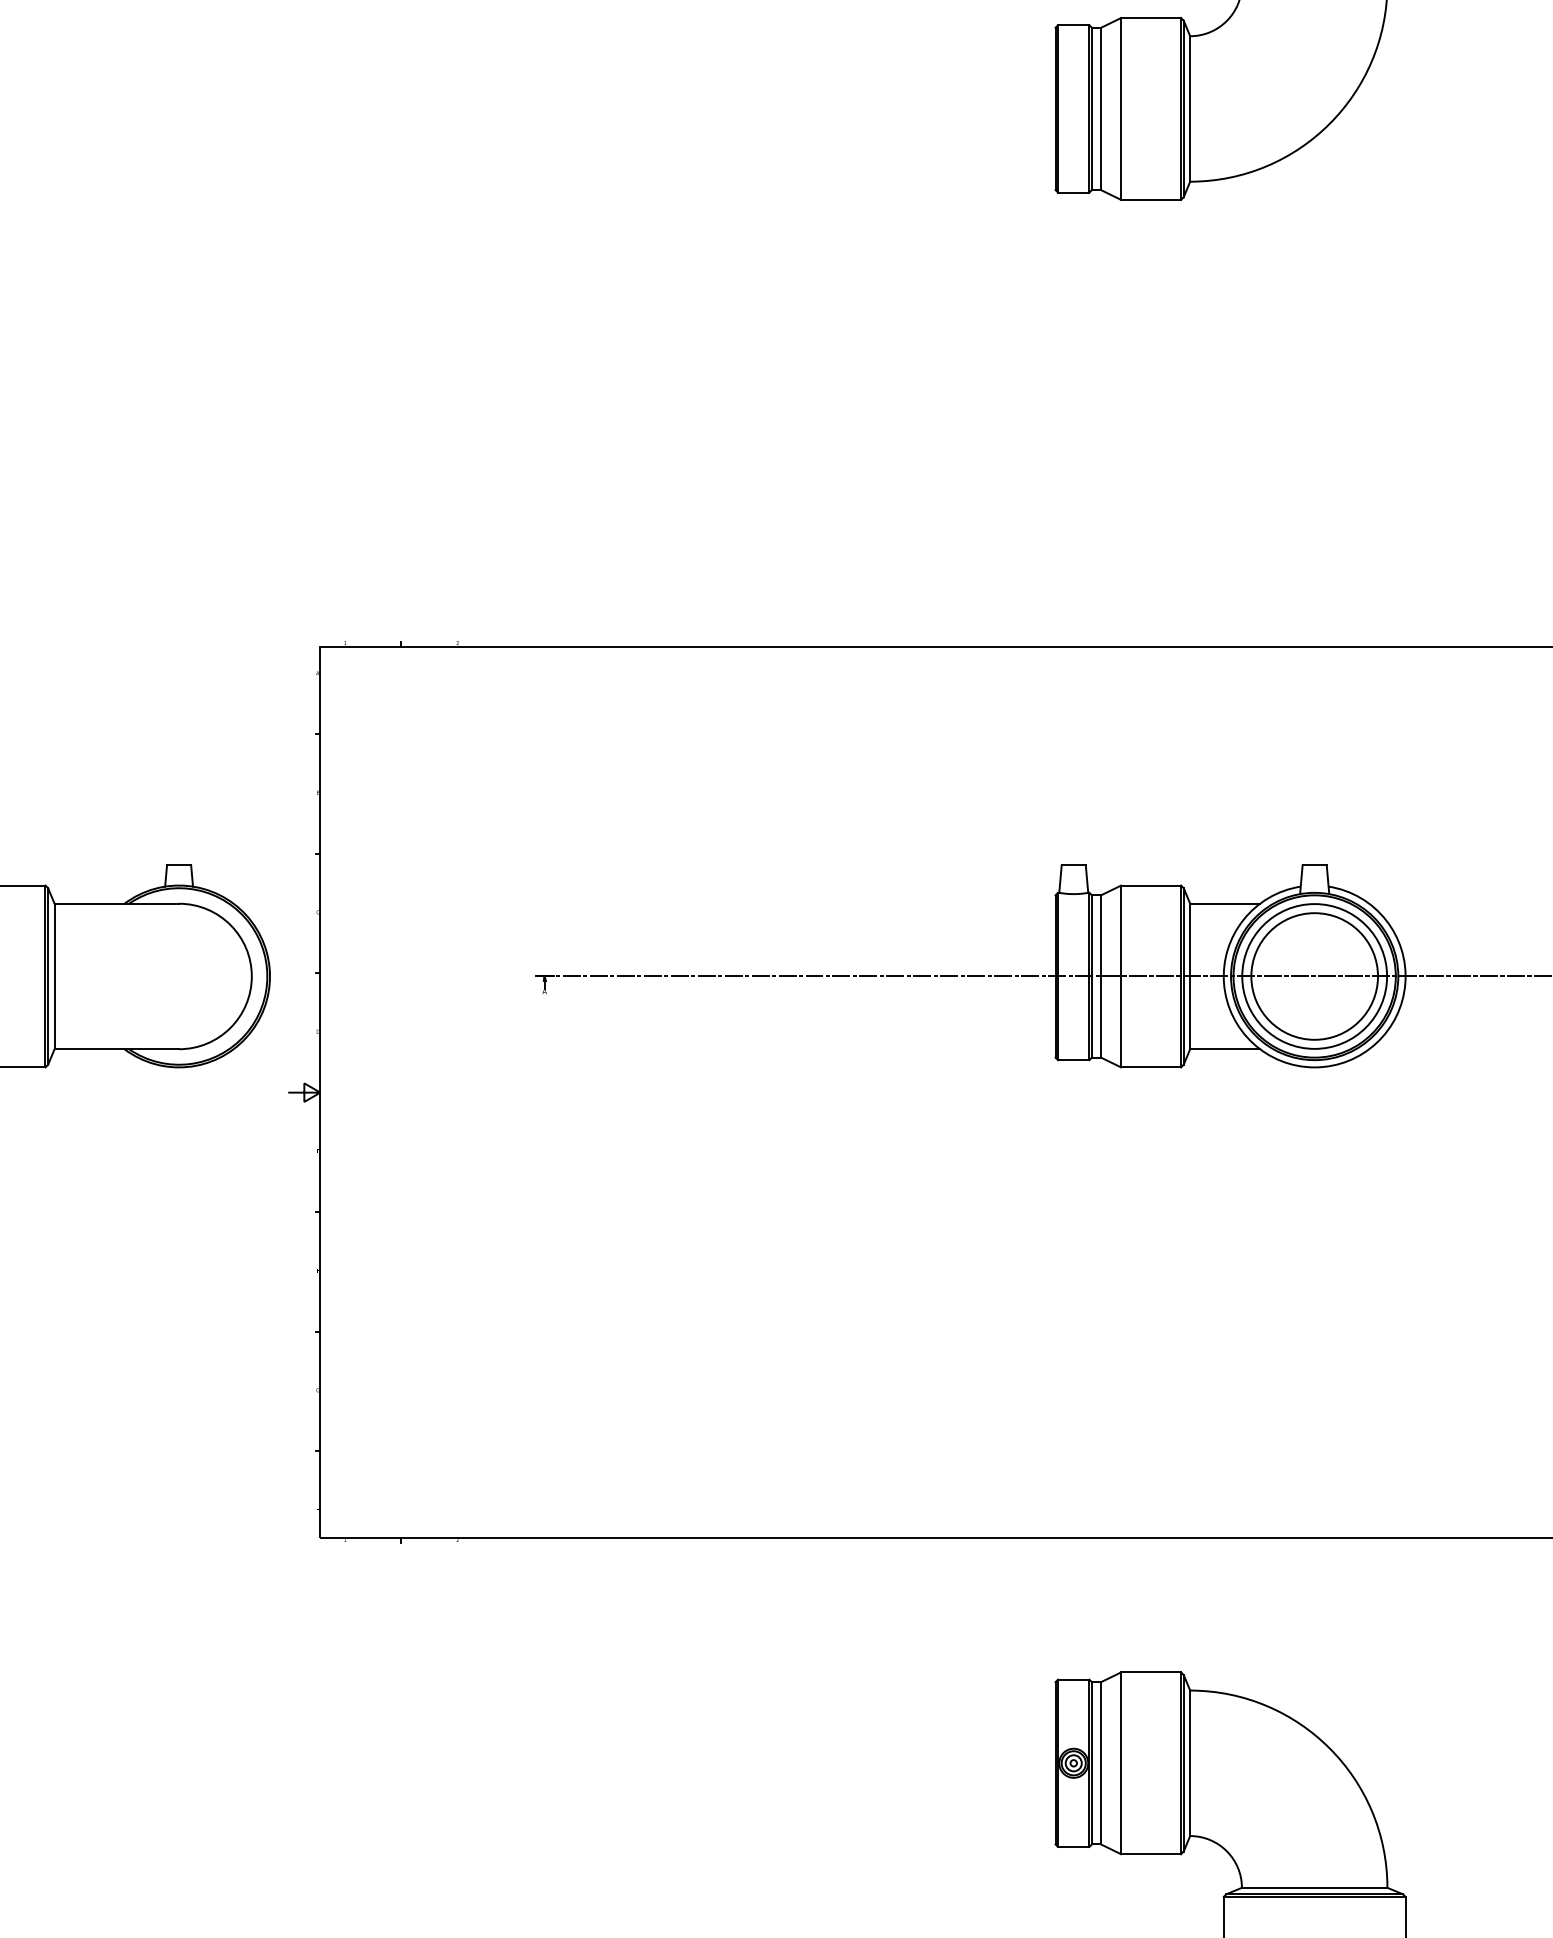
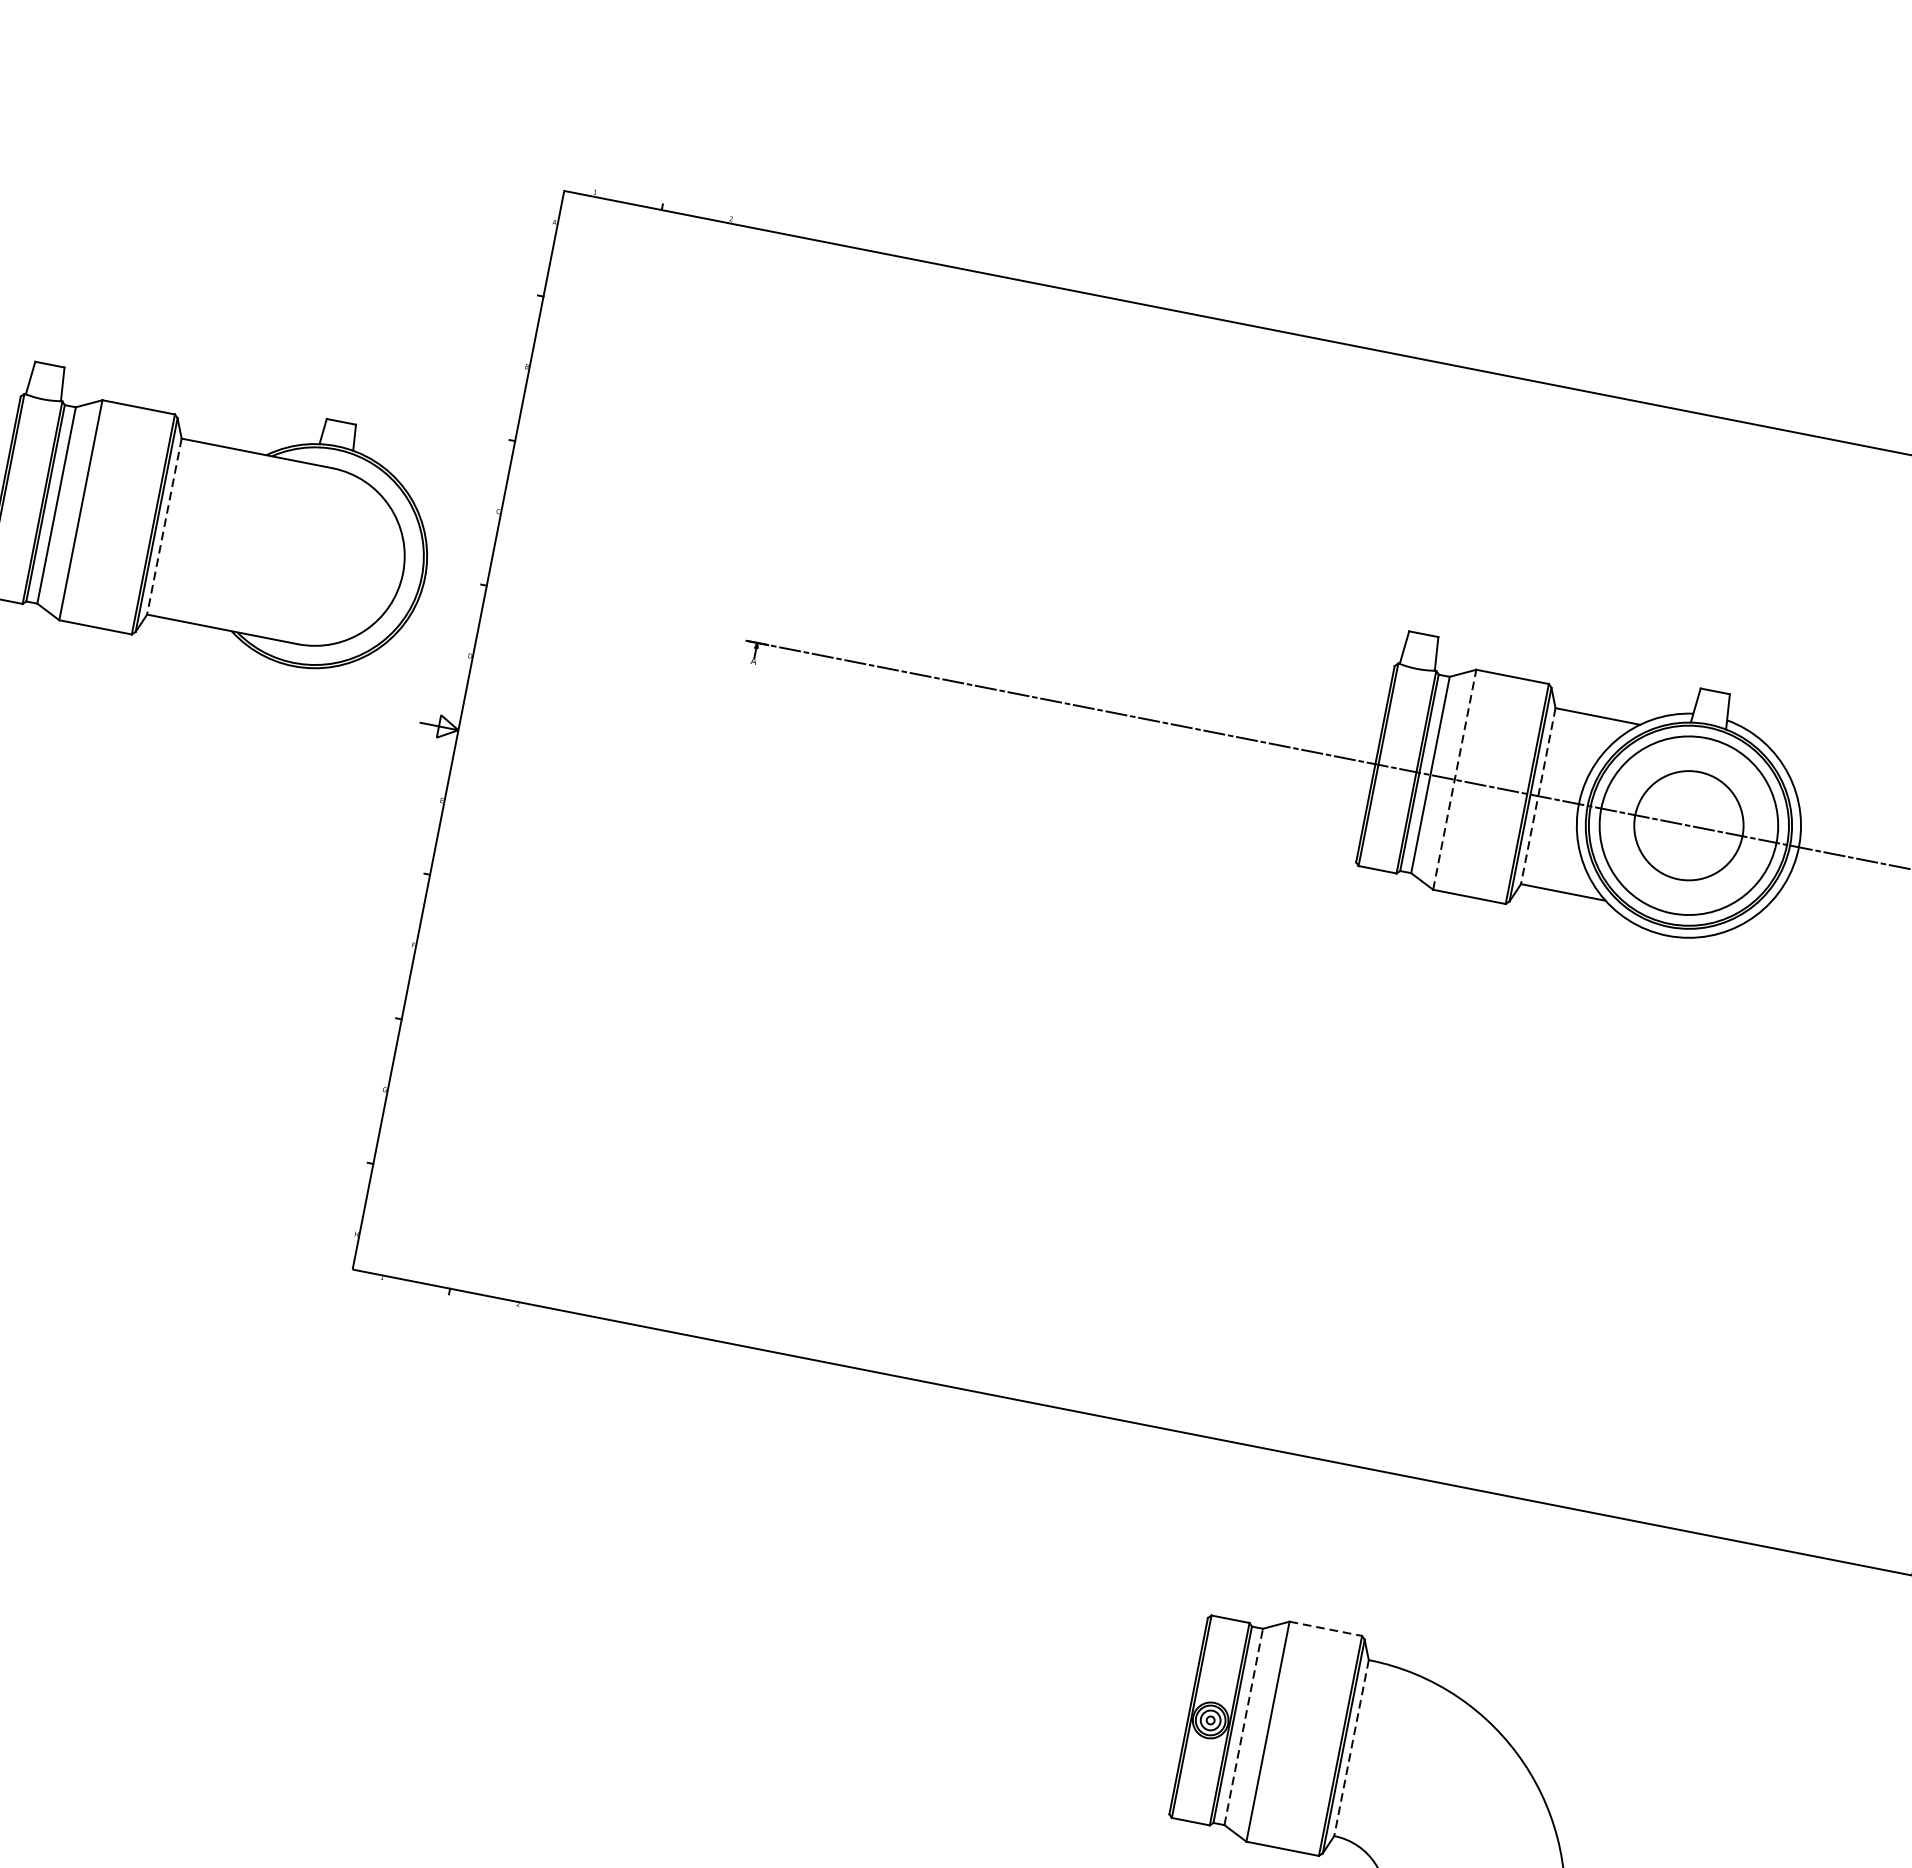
line: (54, 976) -> (164, 526), solid -> dashed
line: (1121, 976) -> (1455, 779), solid -> dashed
line: (1190, 976) -> (1538, 796), solid -> dashed
circle: (1314, 976) -> (1688, 825), size x0.7
line: (1151, 1672) -> (1326, 1629), solid -> dashed
line: (1101, 1762) -> (1244, 1726), solid -> dashed
line: (1190, 1763) -> (1351, 1748), solid -> dashed

